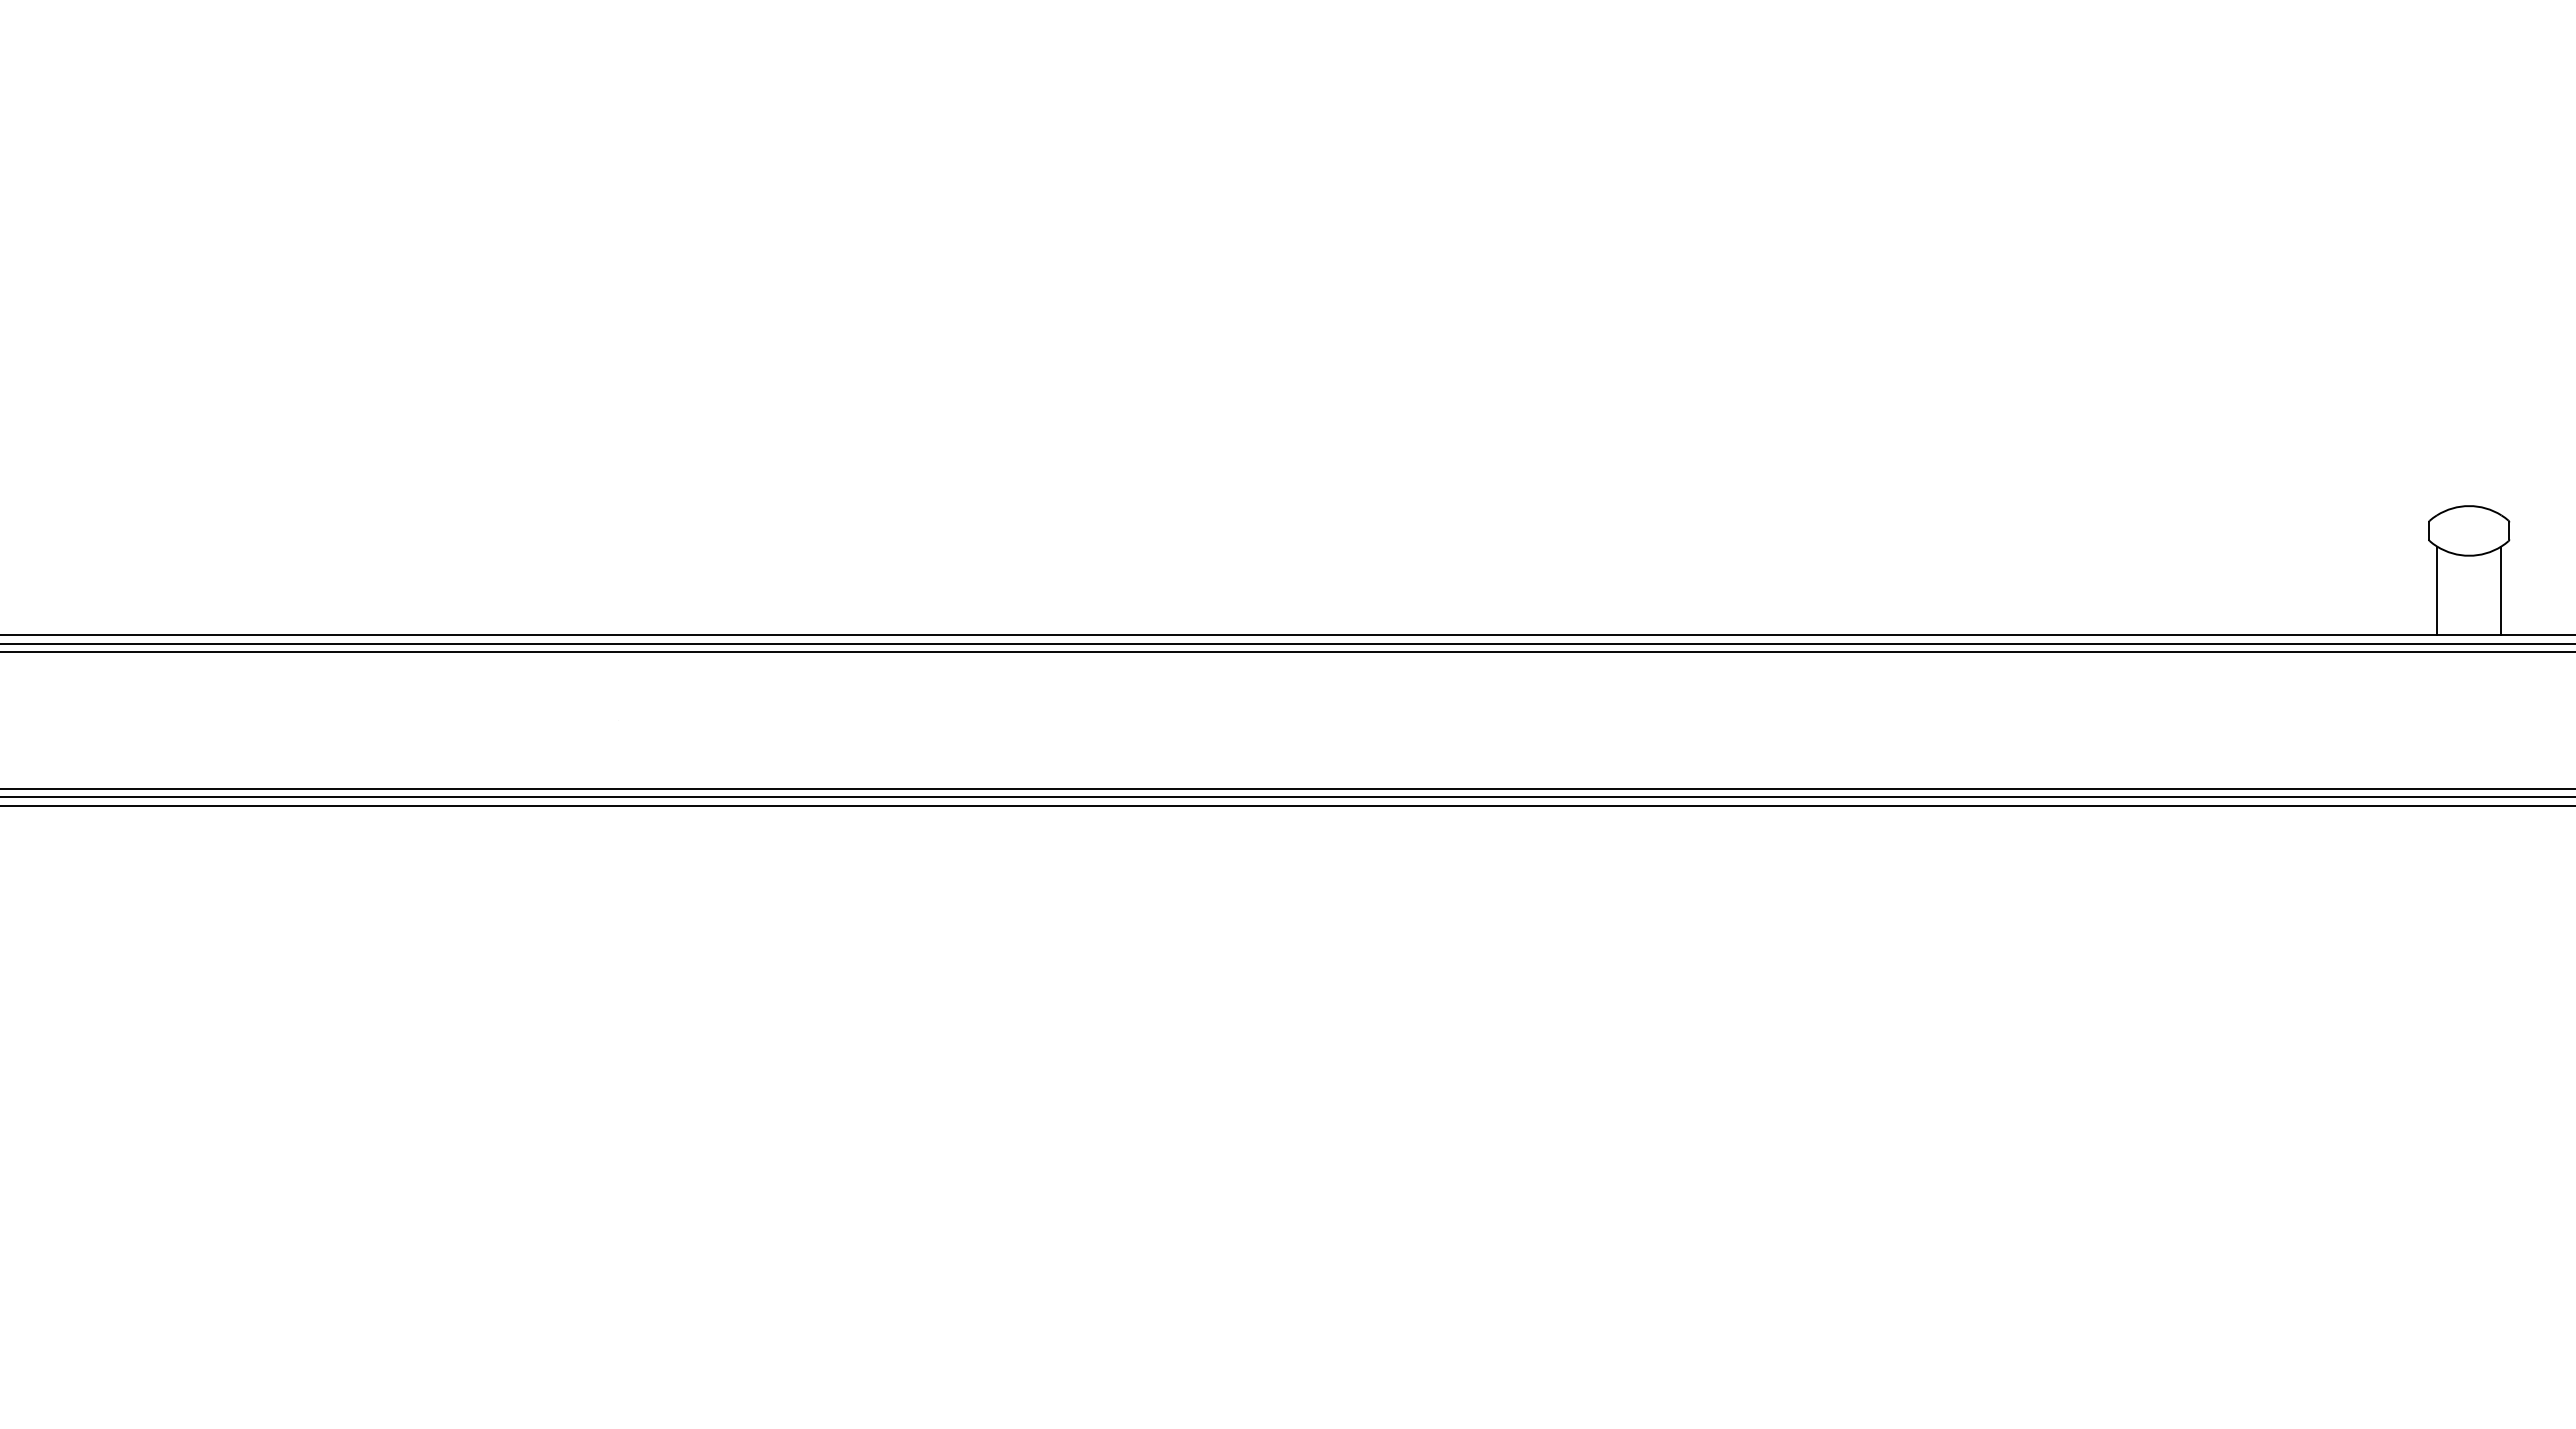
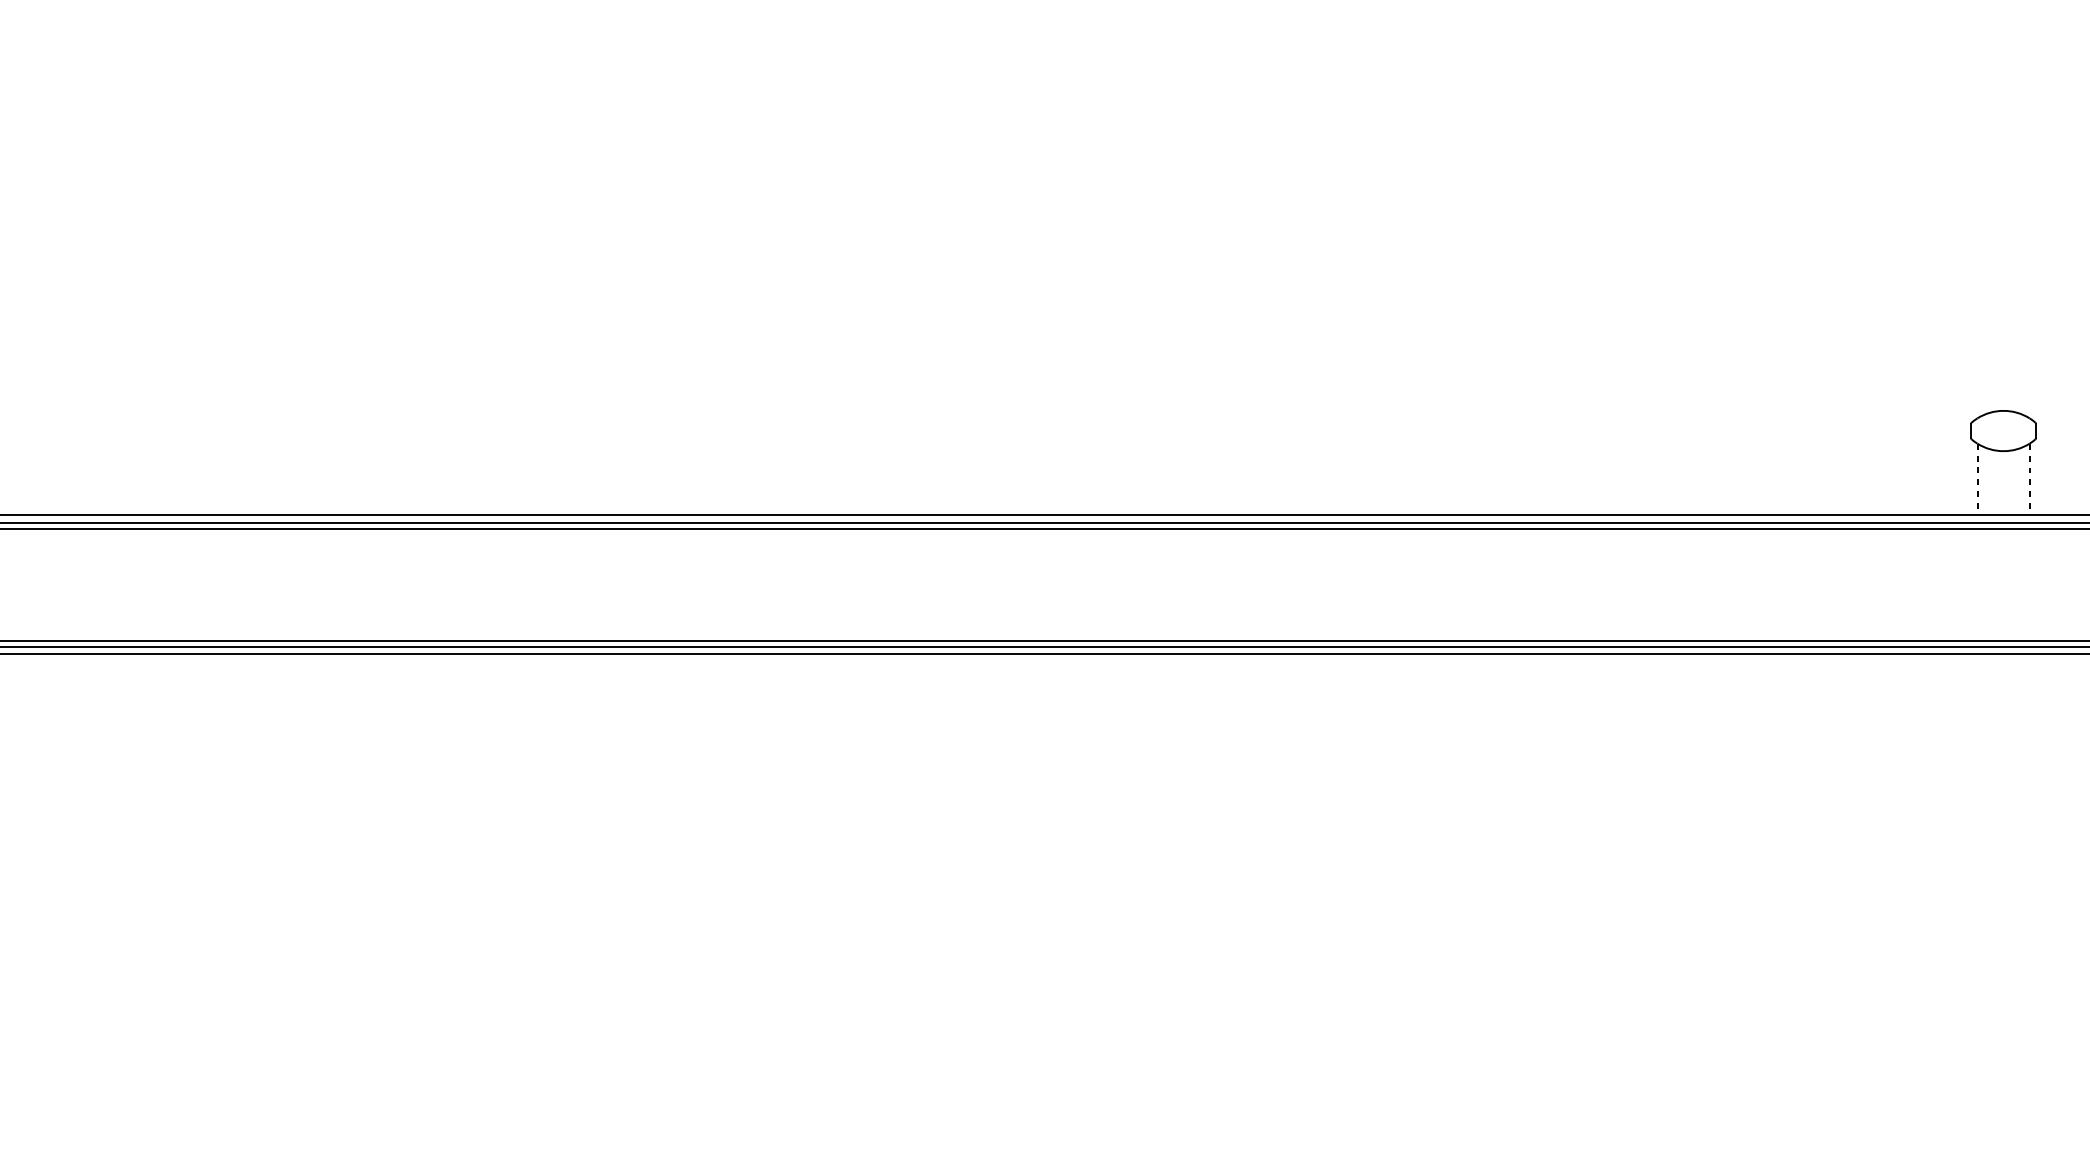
line: (2437, 590) -> (1977, 479), solid -> dashed
line: (2501, 590) -> (2029, 479), solid -> dashed

